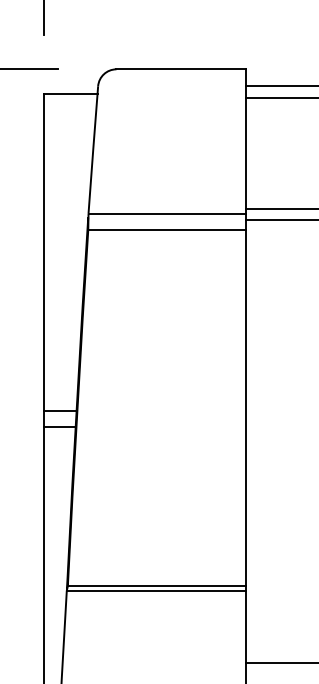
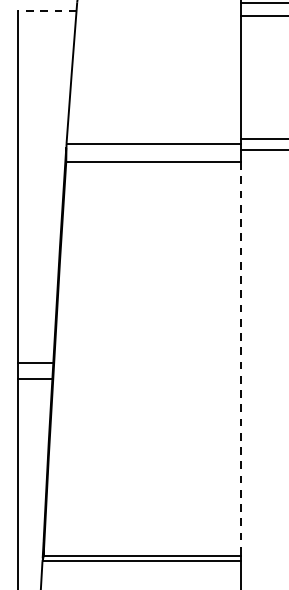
line: (70, 94) -> (46, 11), solid -> dashed
line: (246, 408) -> (241, 359), solid -> dashed

